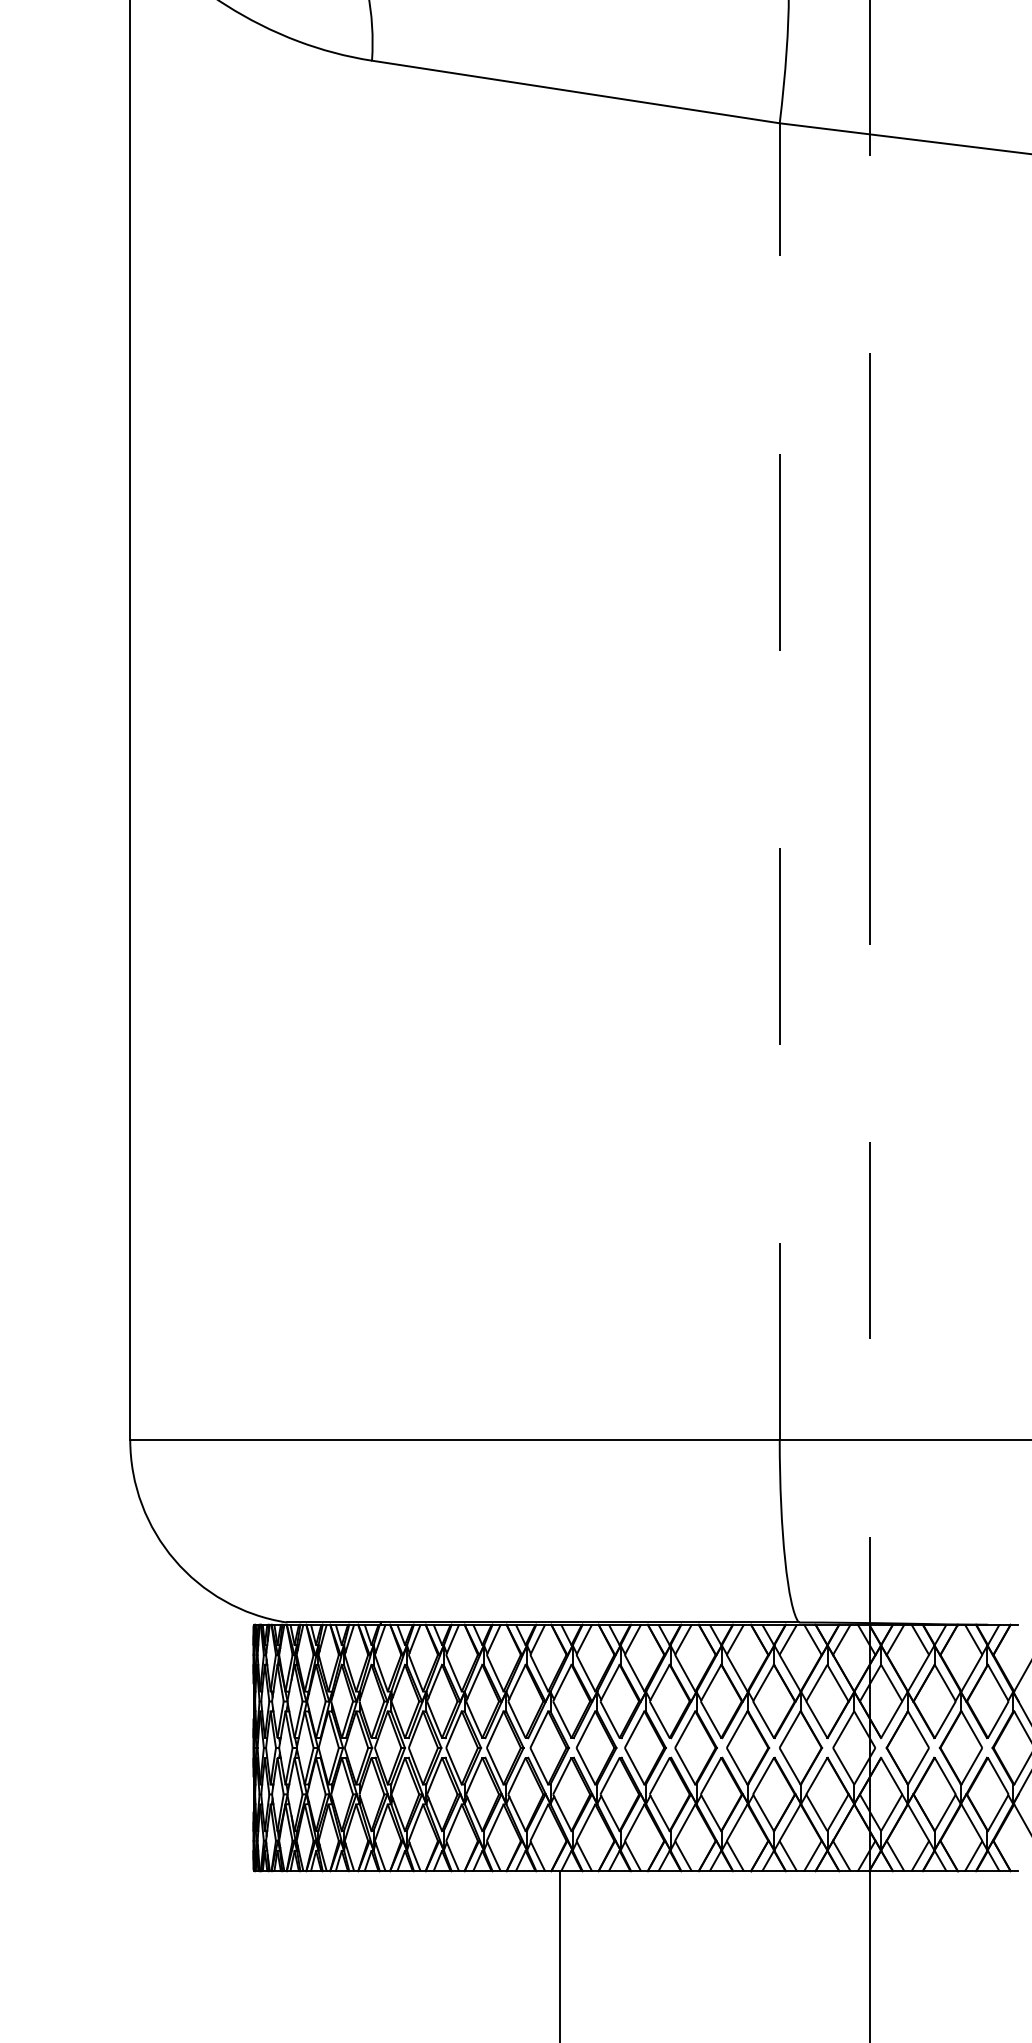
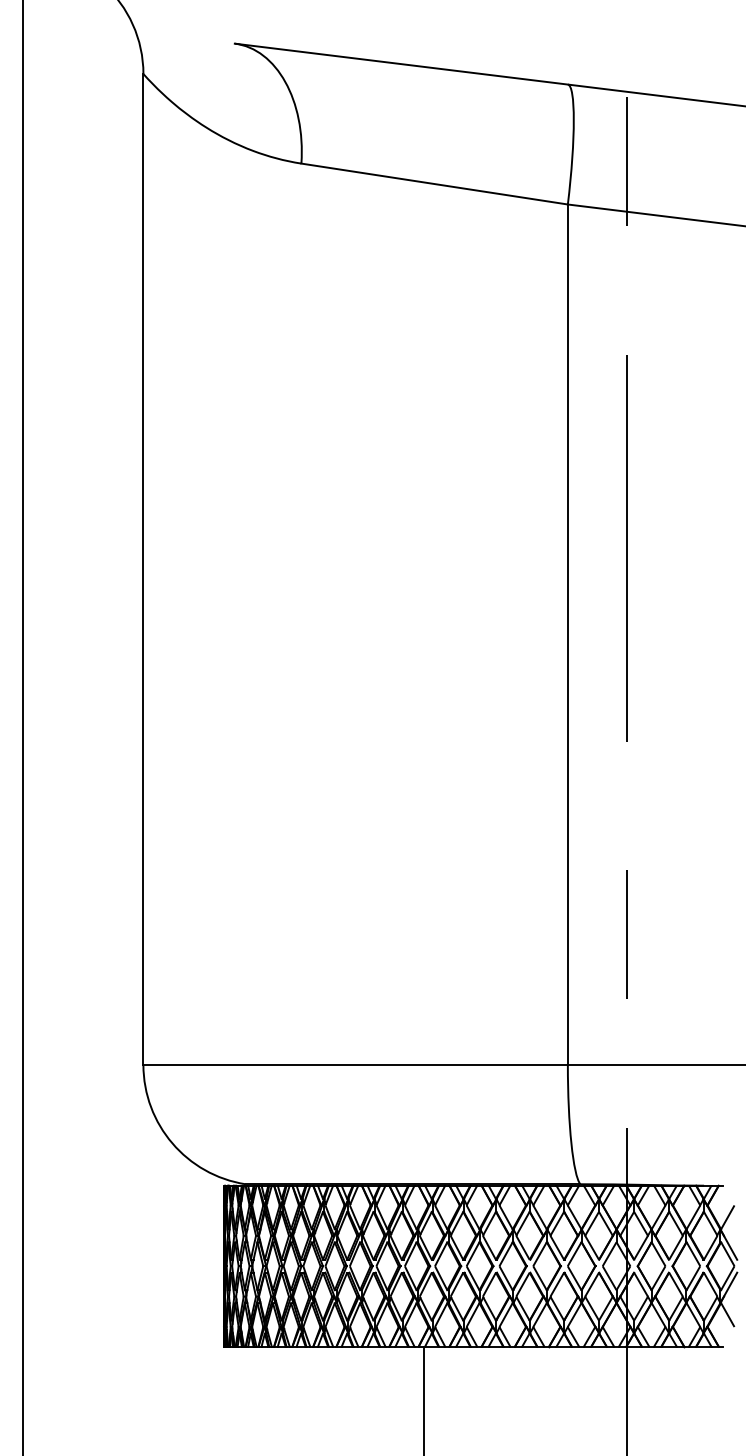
line: (779, 781) -> (567, 634), dashed -> solid

